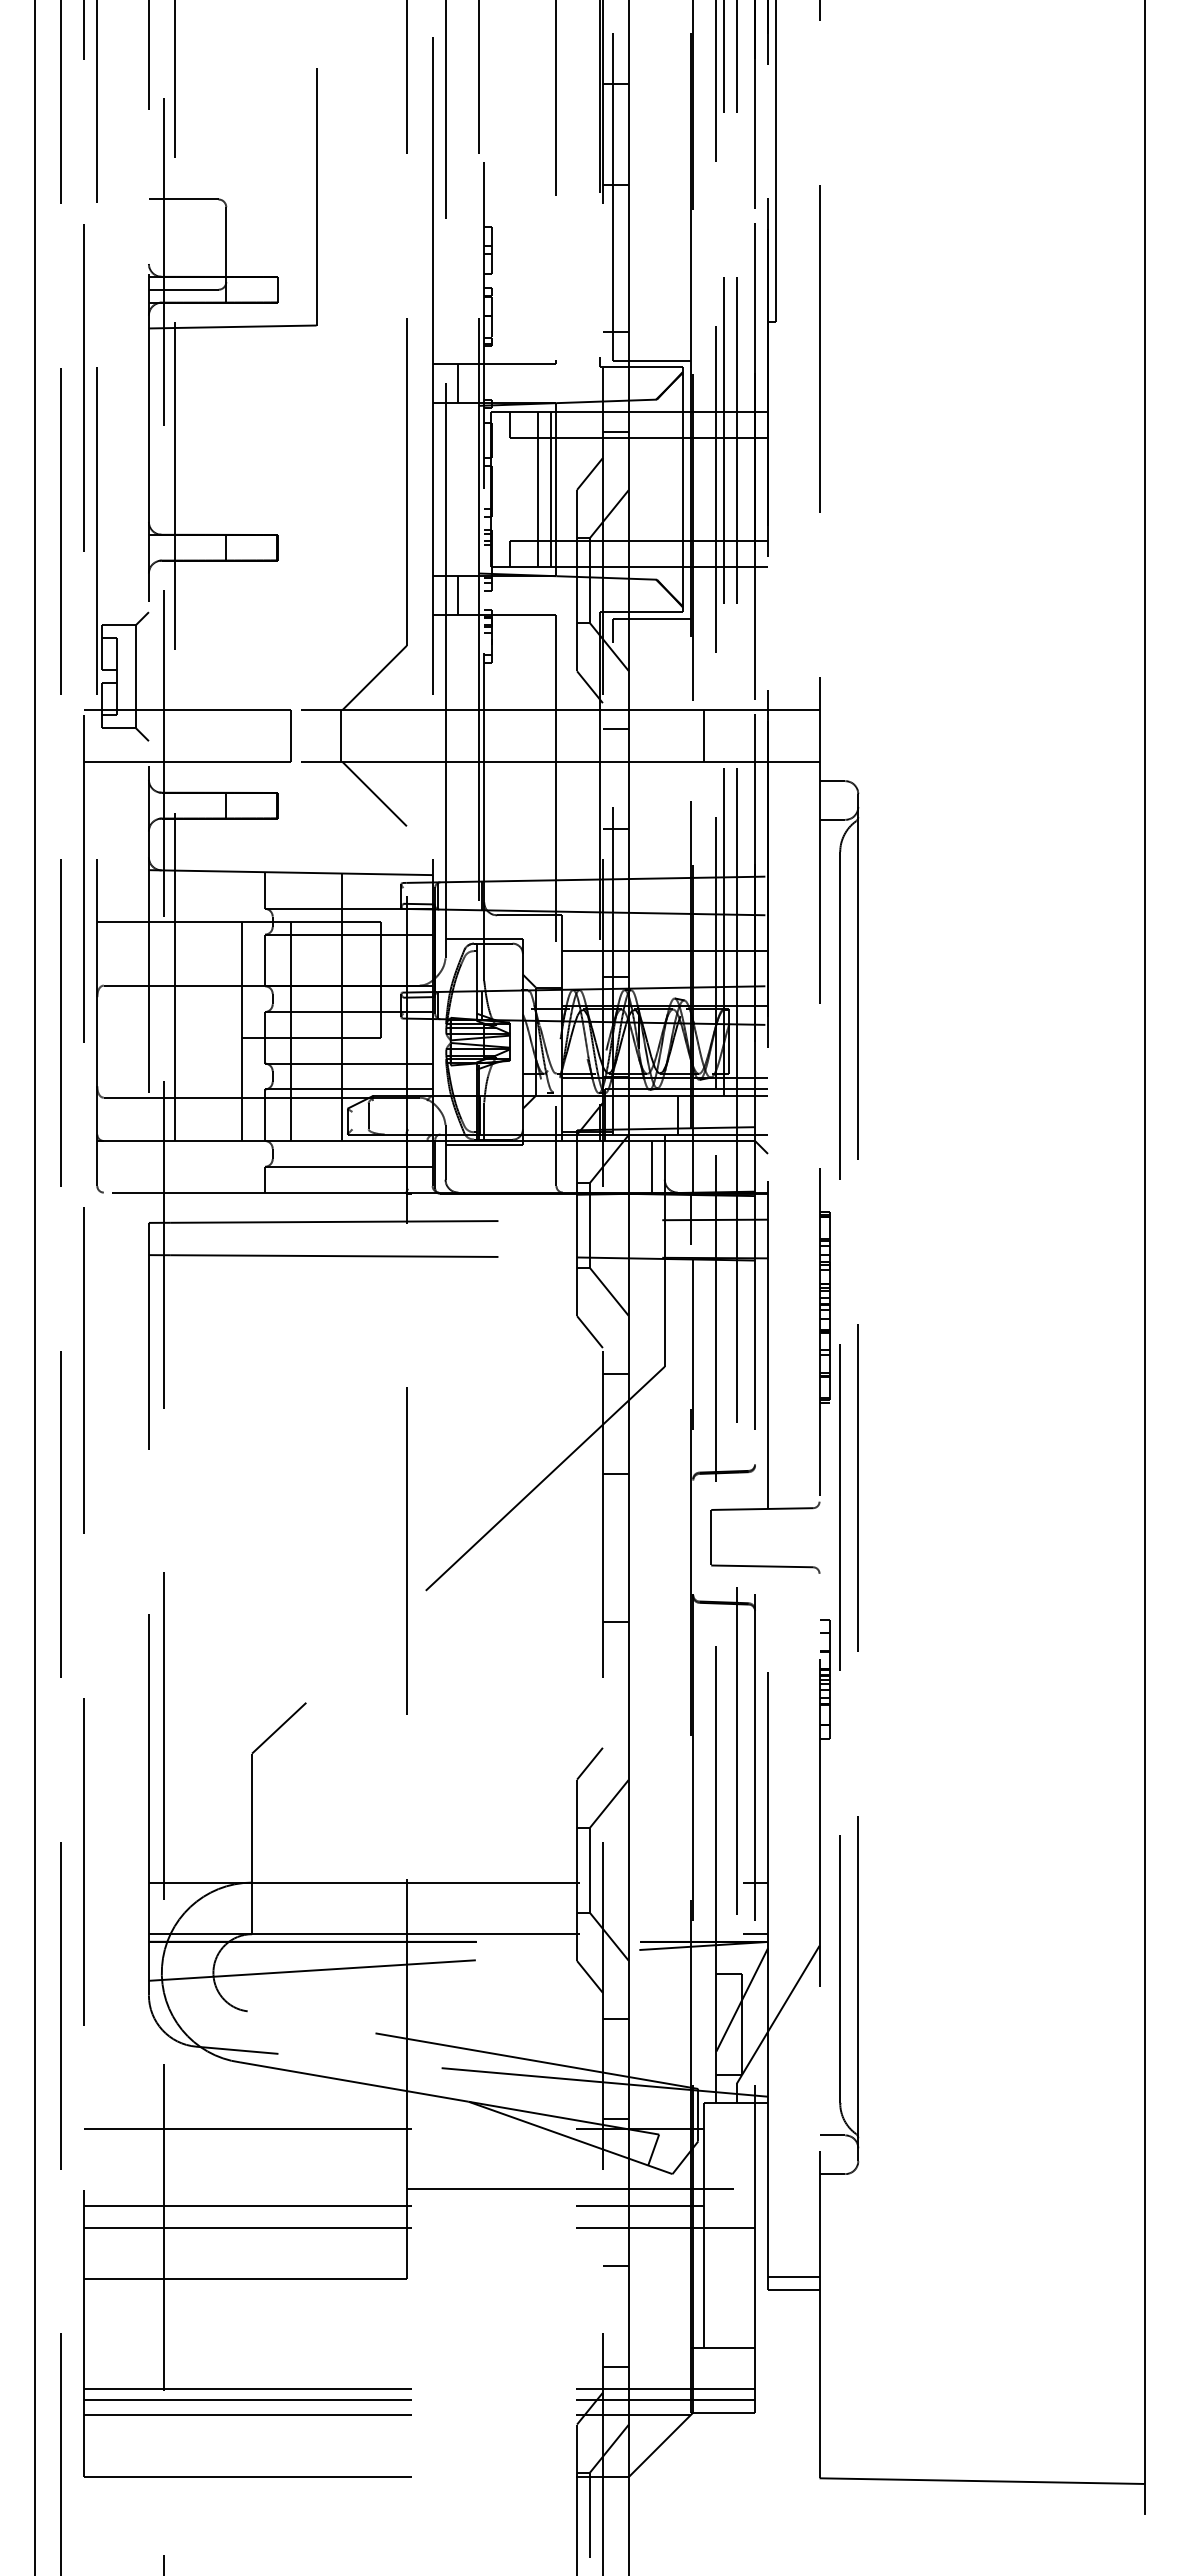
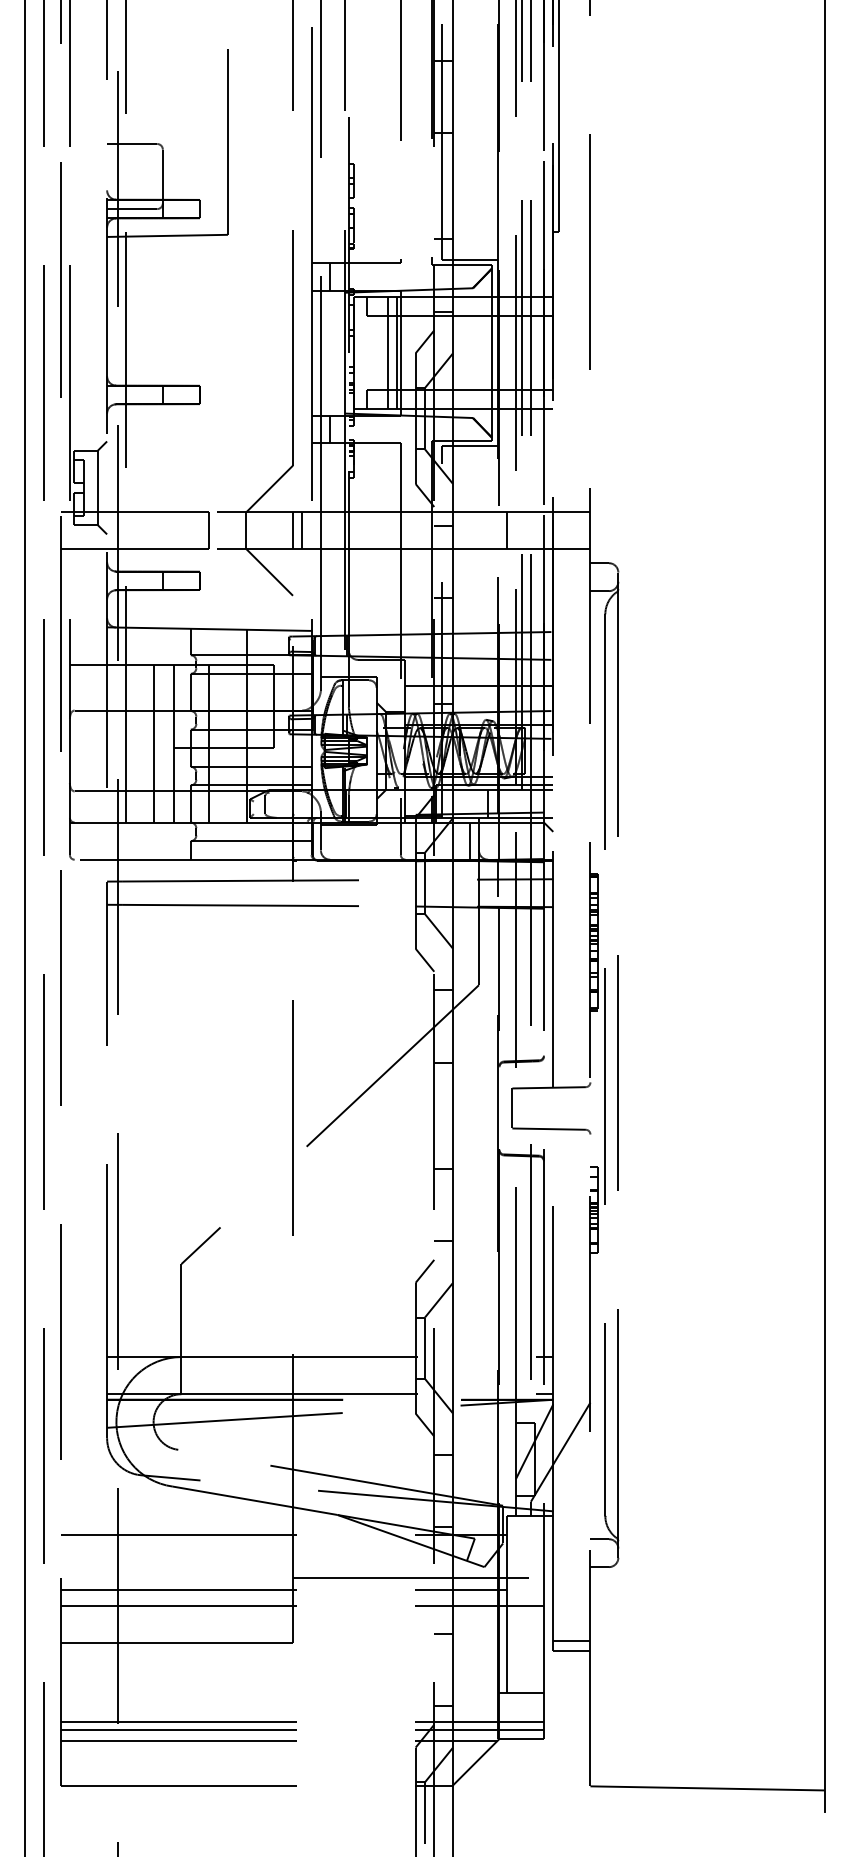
line: (406, 735) -> (292, 530), added
line: (419, 735) -> (302, 530), added
line: (213, 1031) -> (153, 743), added
line: (615, 1722) -> (443, 1241), added

